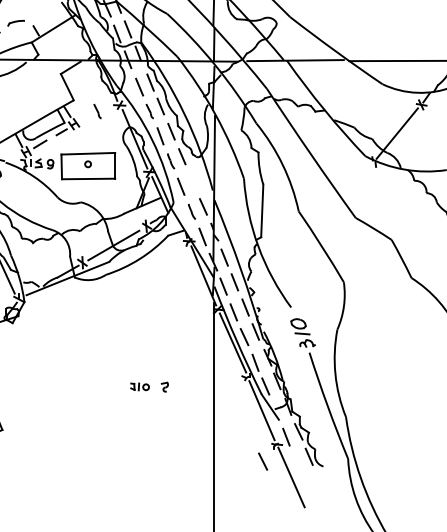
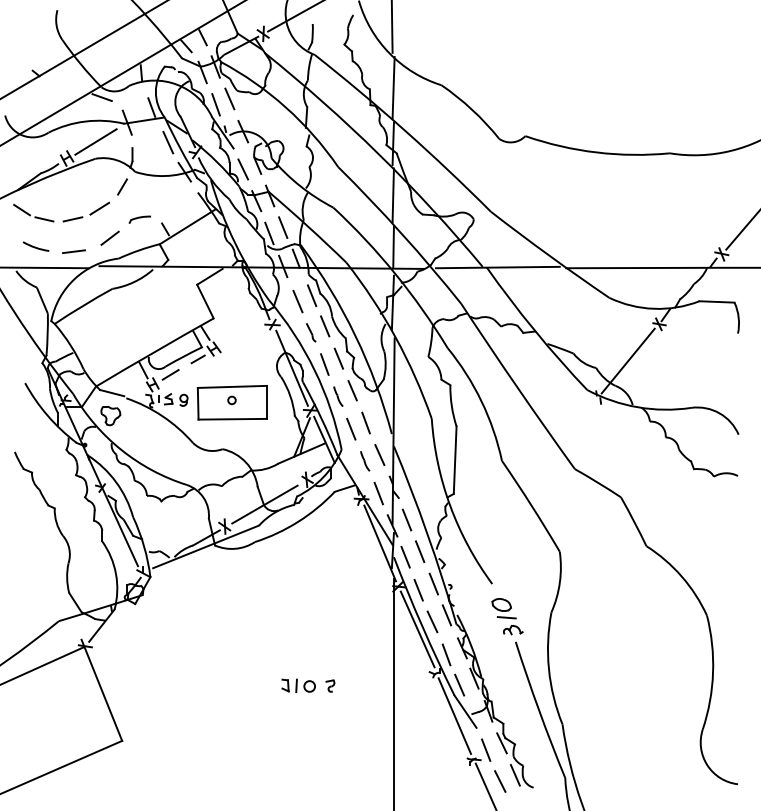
line: (97, 111) -> (244, 332), removed
line: (192, 181) -> (365, 422), added
part: (140, 386) -> (298, 685), size x1.43
line: (263, 461) -> (500, 781), moved

